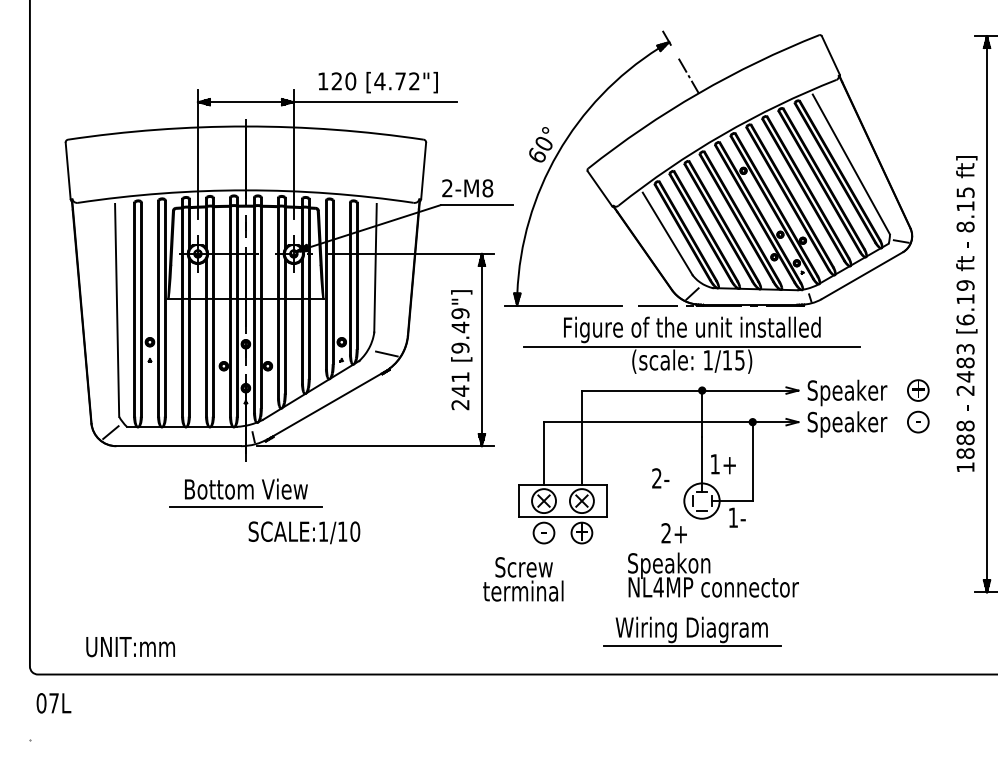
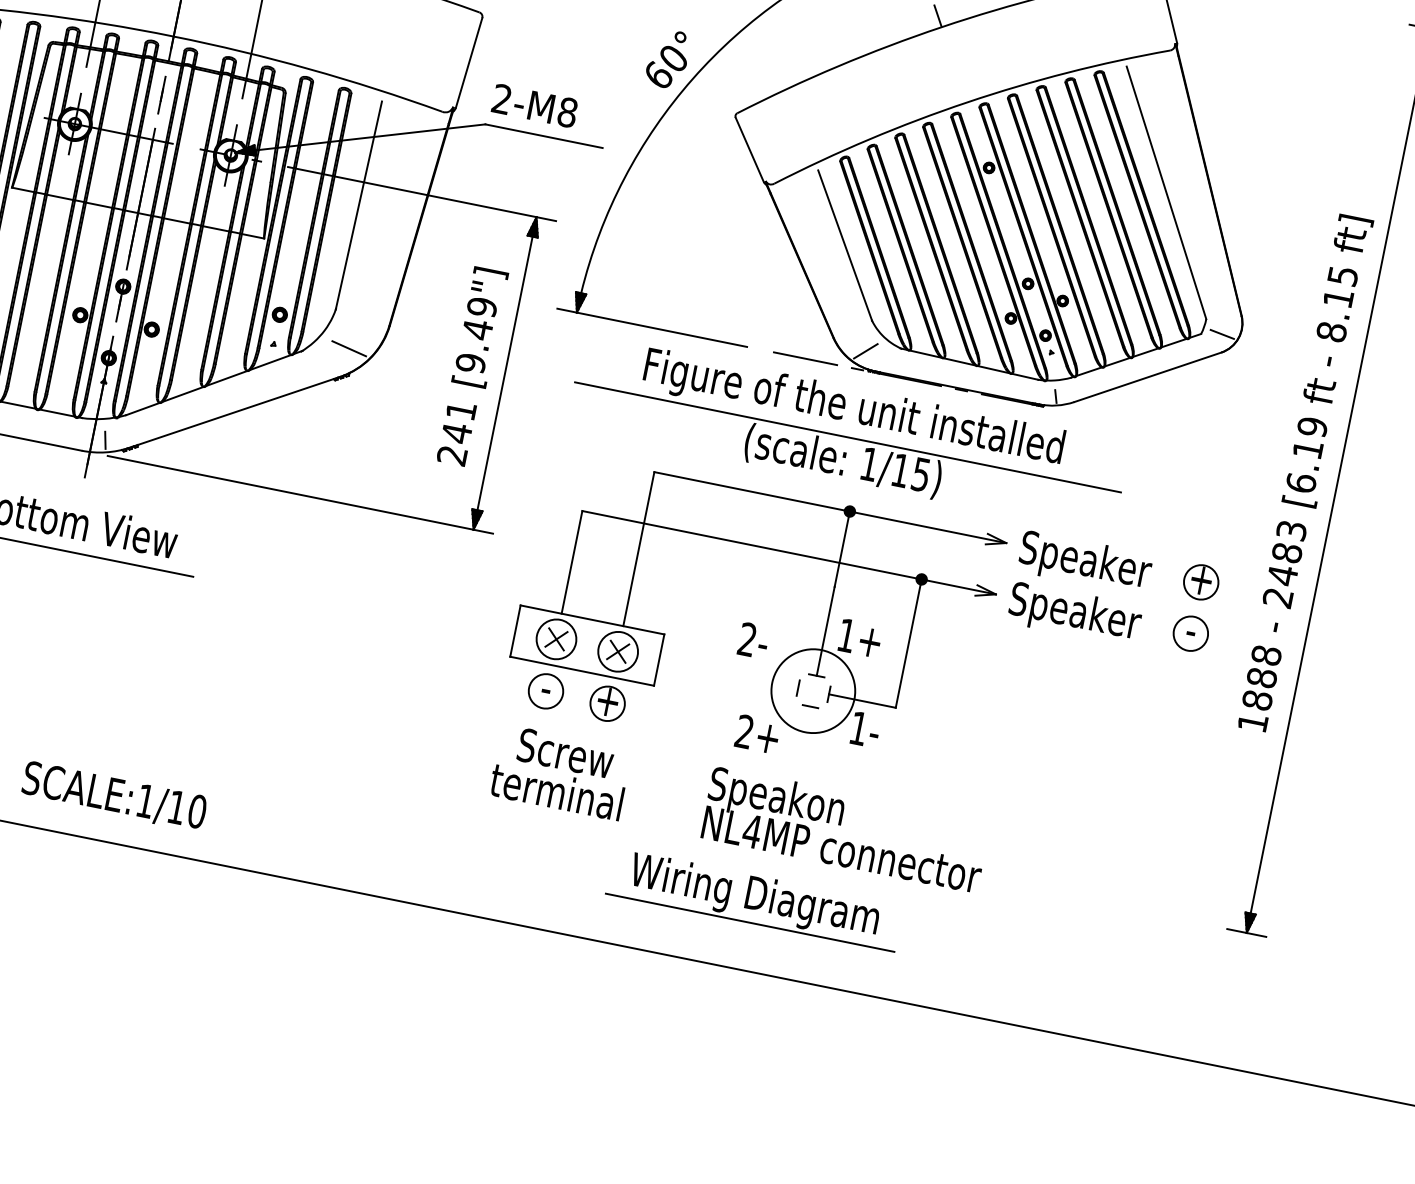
circle: (701, 500) -> (812, 690), size x1.43
text: (304, 532) -> (114, 796), moved
text: (713, 574) -> (845, 828), moved
text: (523, 579) -> (560, 772), moved

